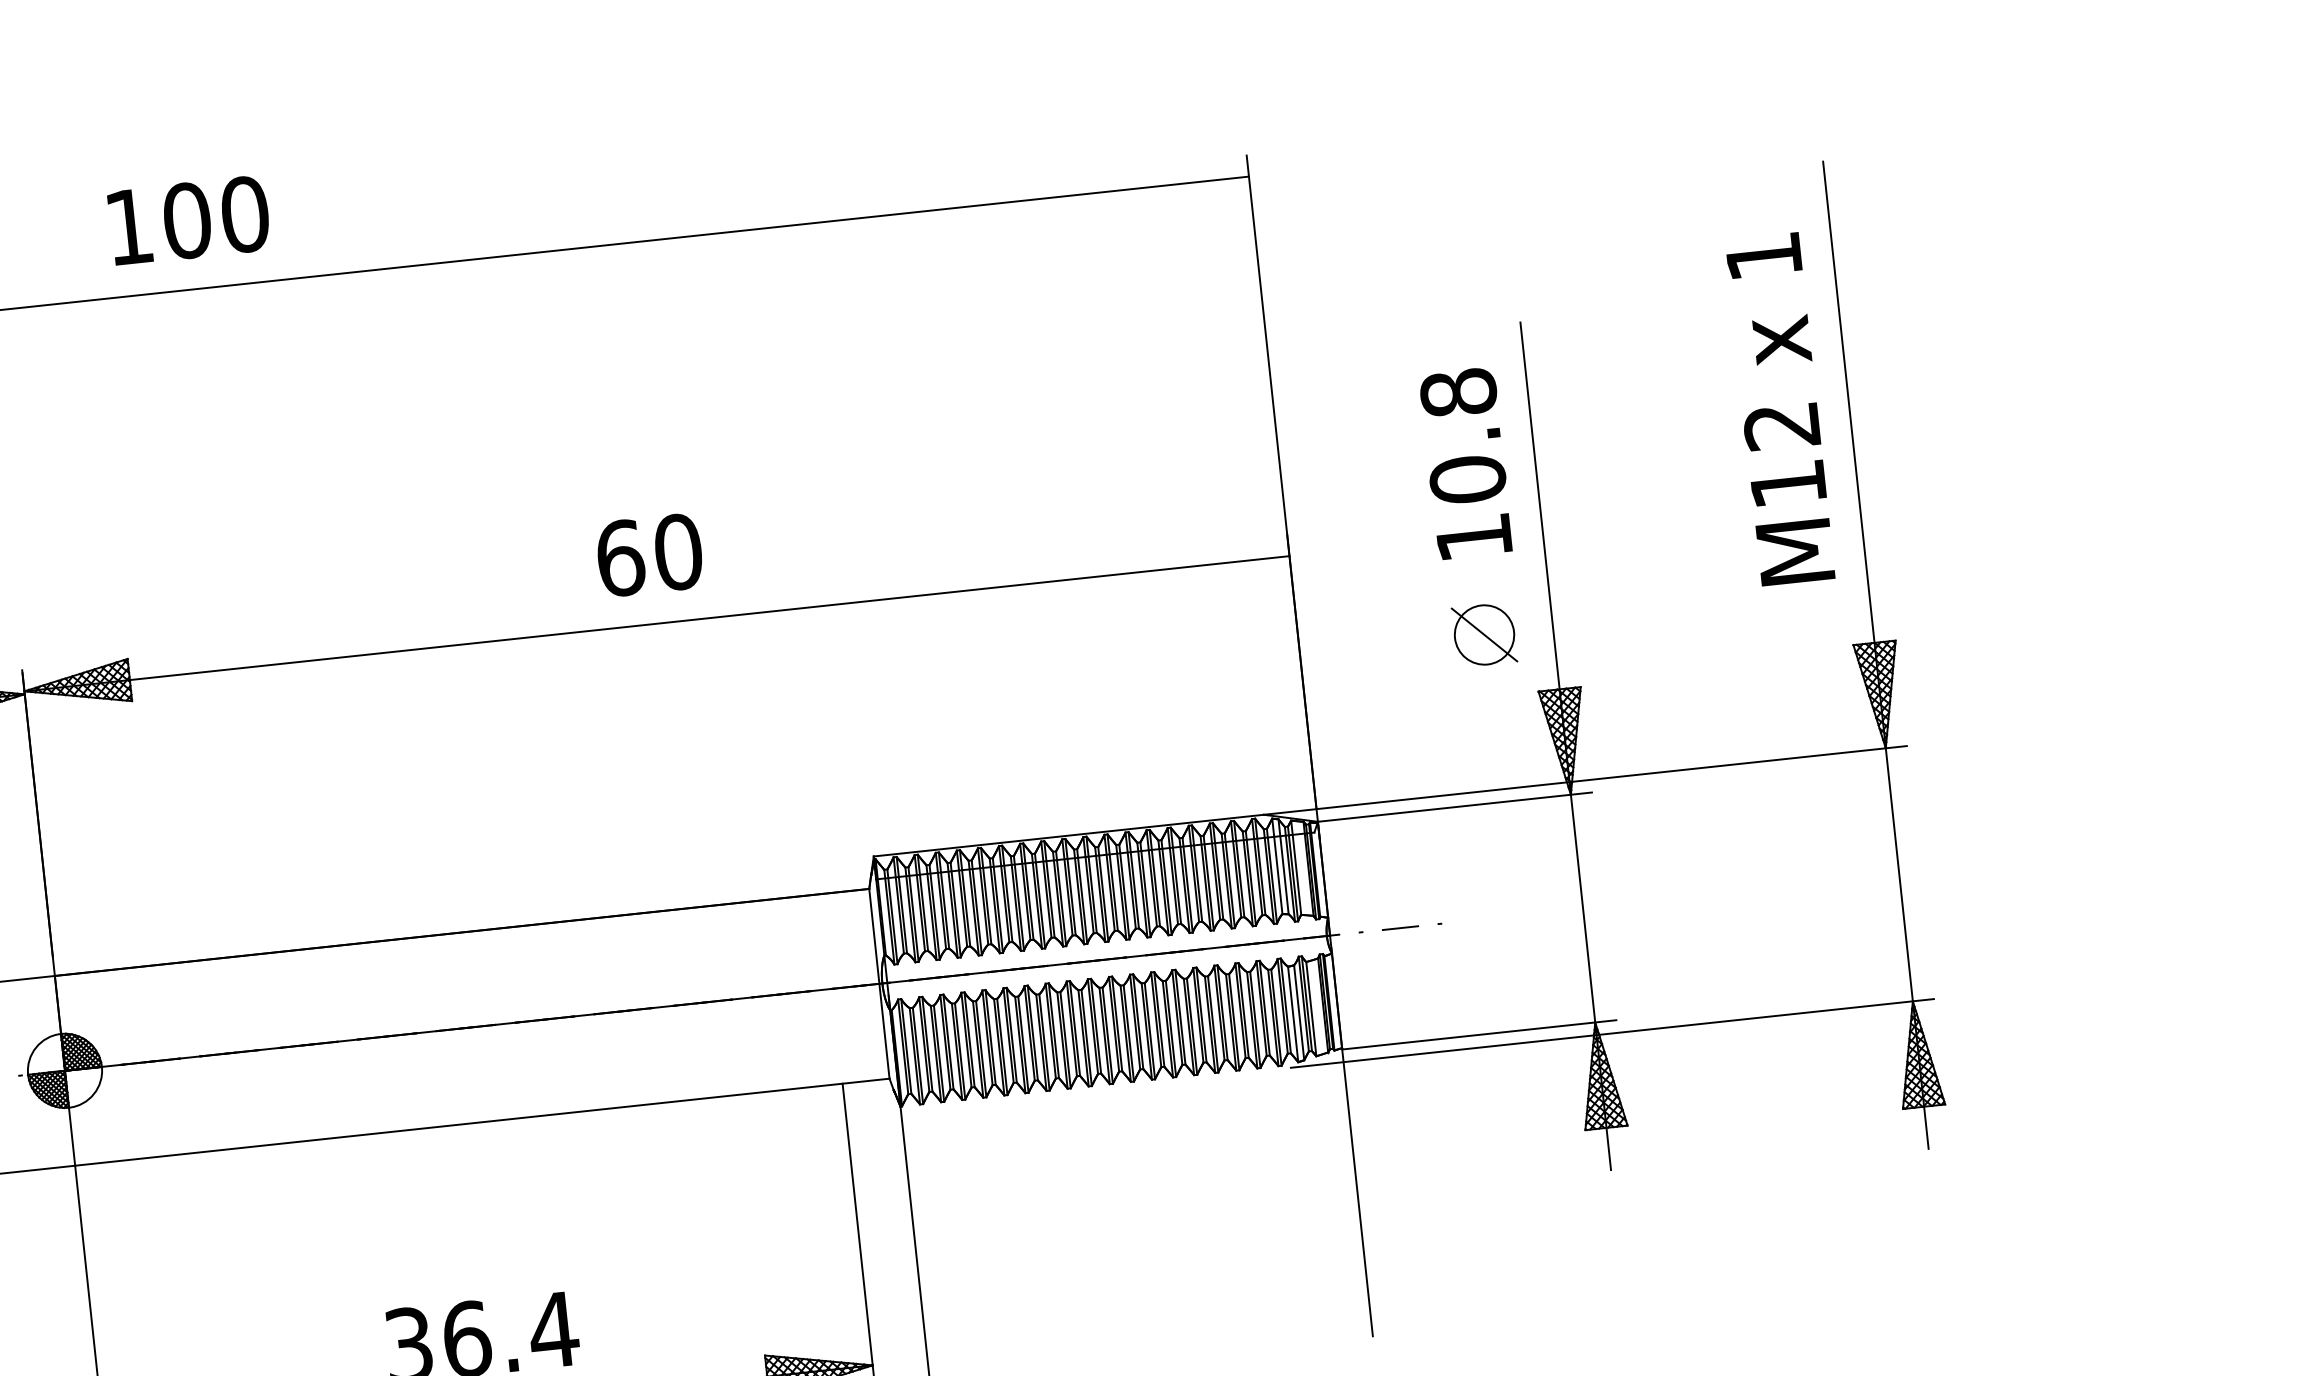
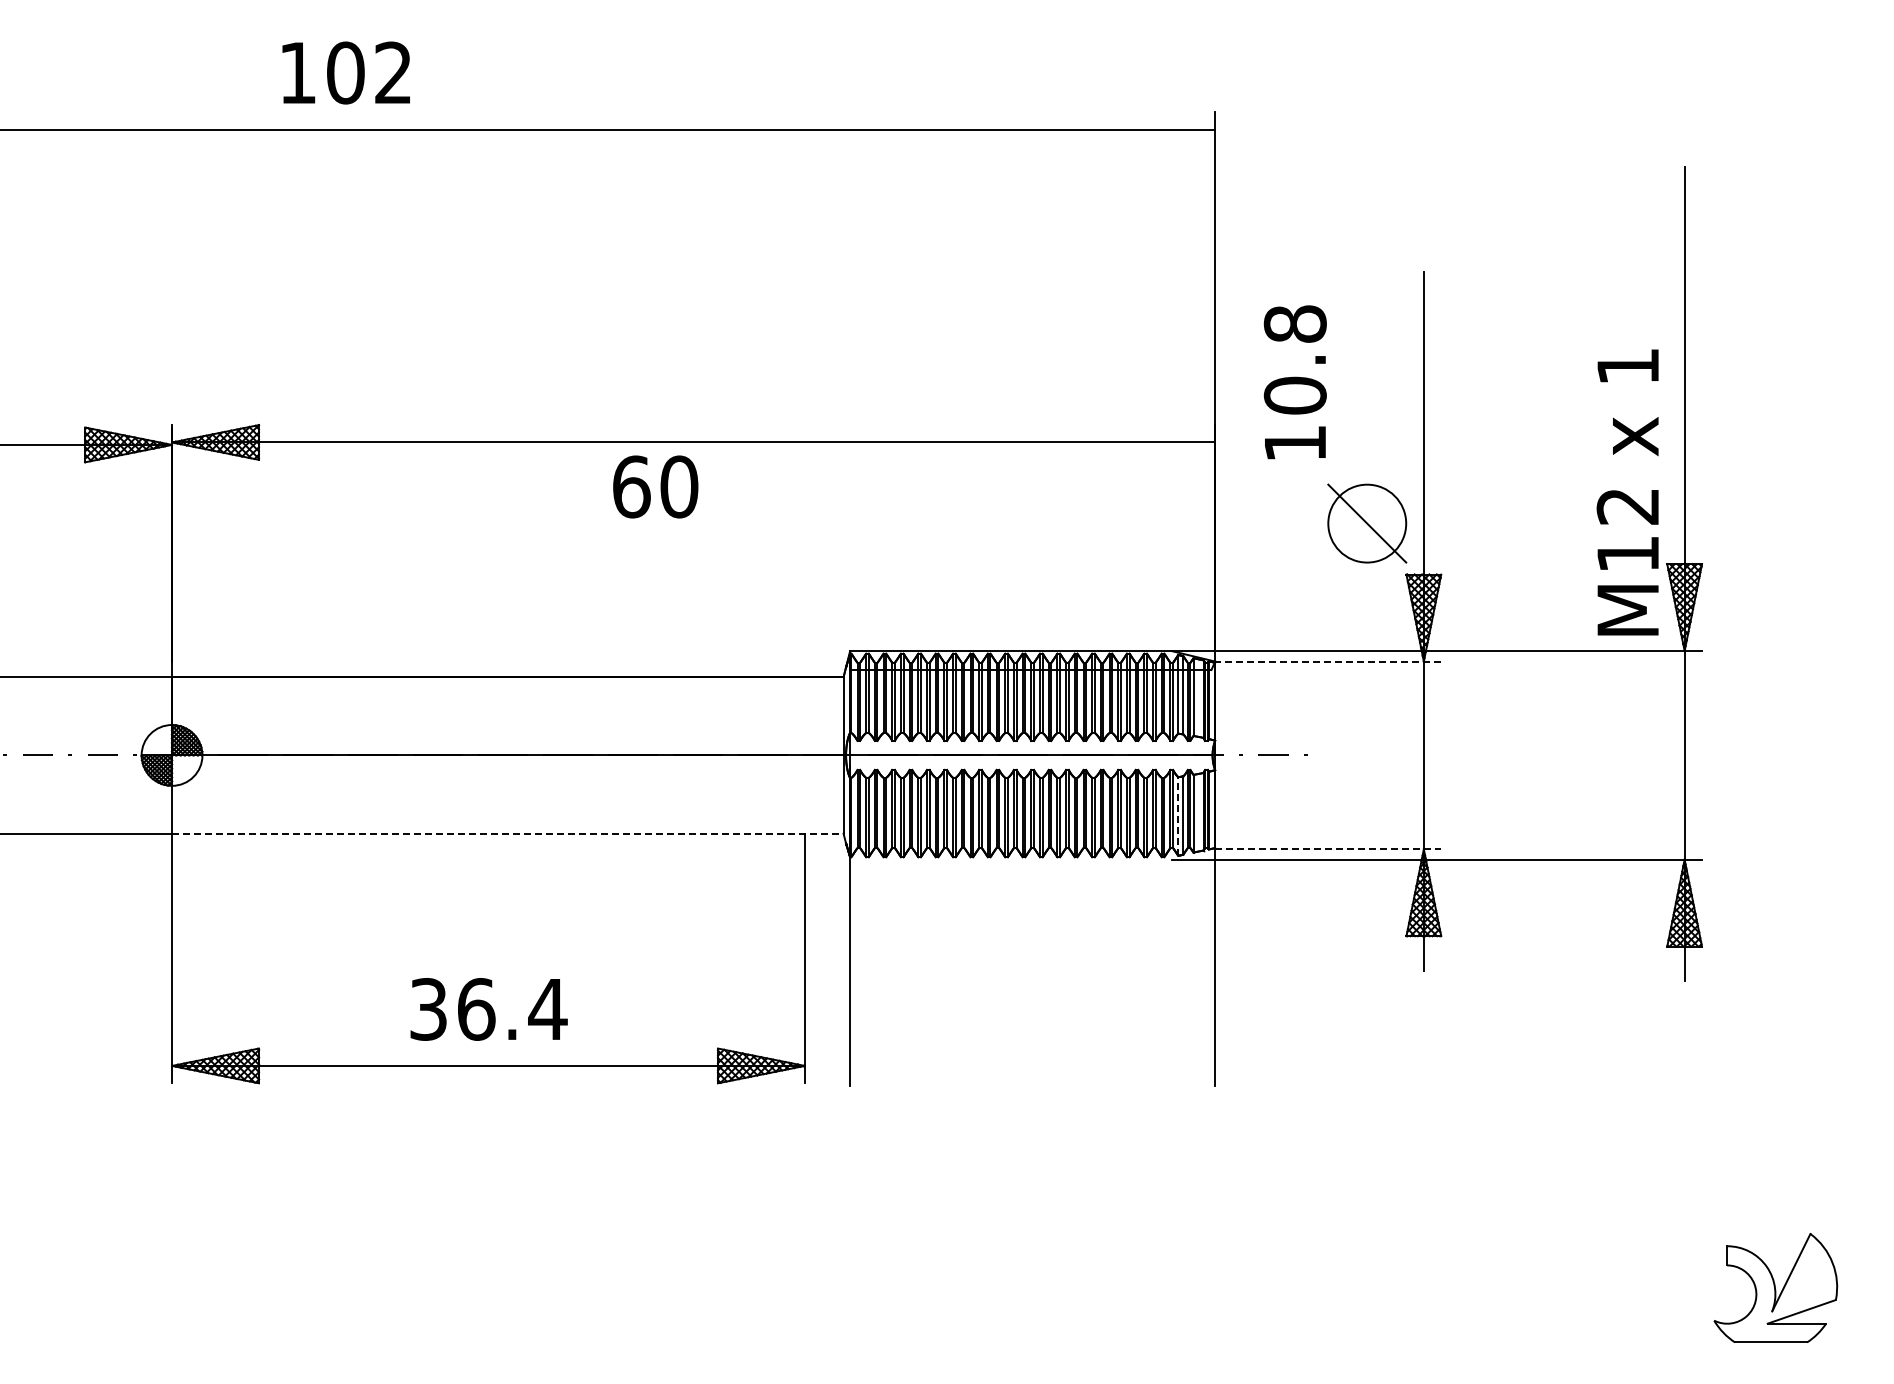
text: (245, 213) -> (393, 72), 100 -> 102
text: (1779, 409) -> (1627, 492), moved
text: (1465, 463) -> (1294, 382), moved
text: (649, 554) -> (655, 486), moved
part: (1484, 634) -> (1367, 523), size x1.6
line: (1454, 807) -> (1327, 661), solid -> dashed
line: (1293, 1014) -> (1178, 816), solid -> dashed
line: (1479, 1035) -> (1328, 849), solid -> dashed
line: (481, 1122) -> (507, 833), solid -> dashed

